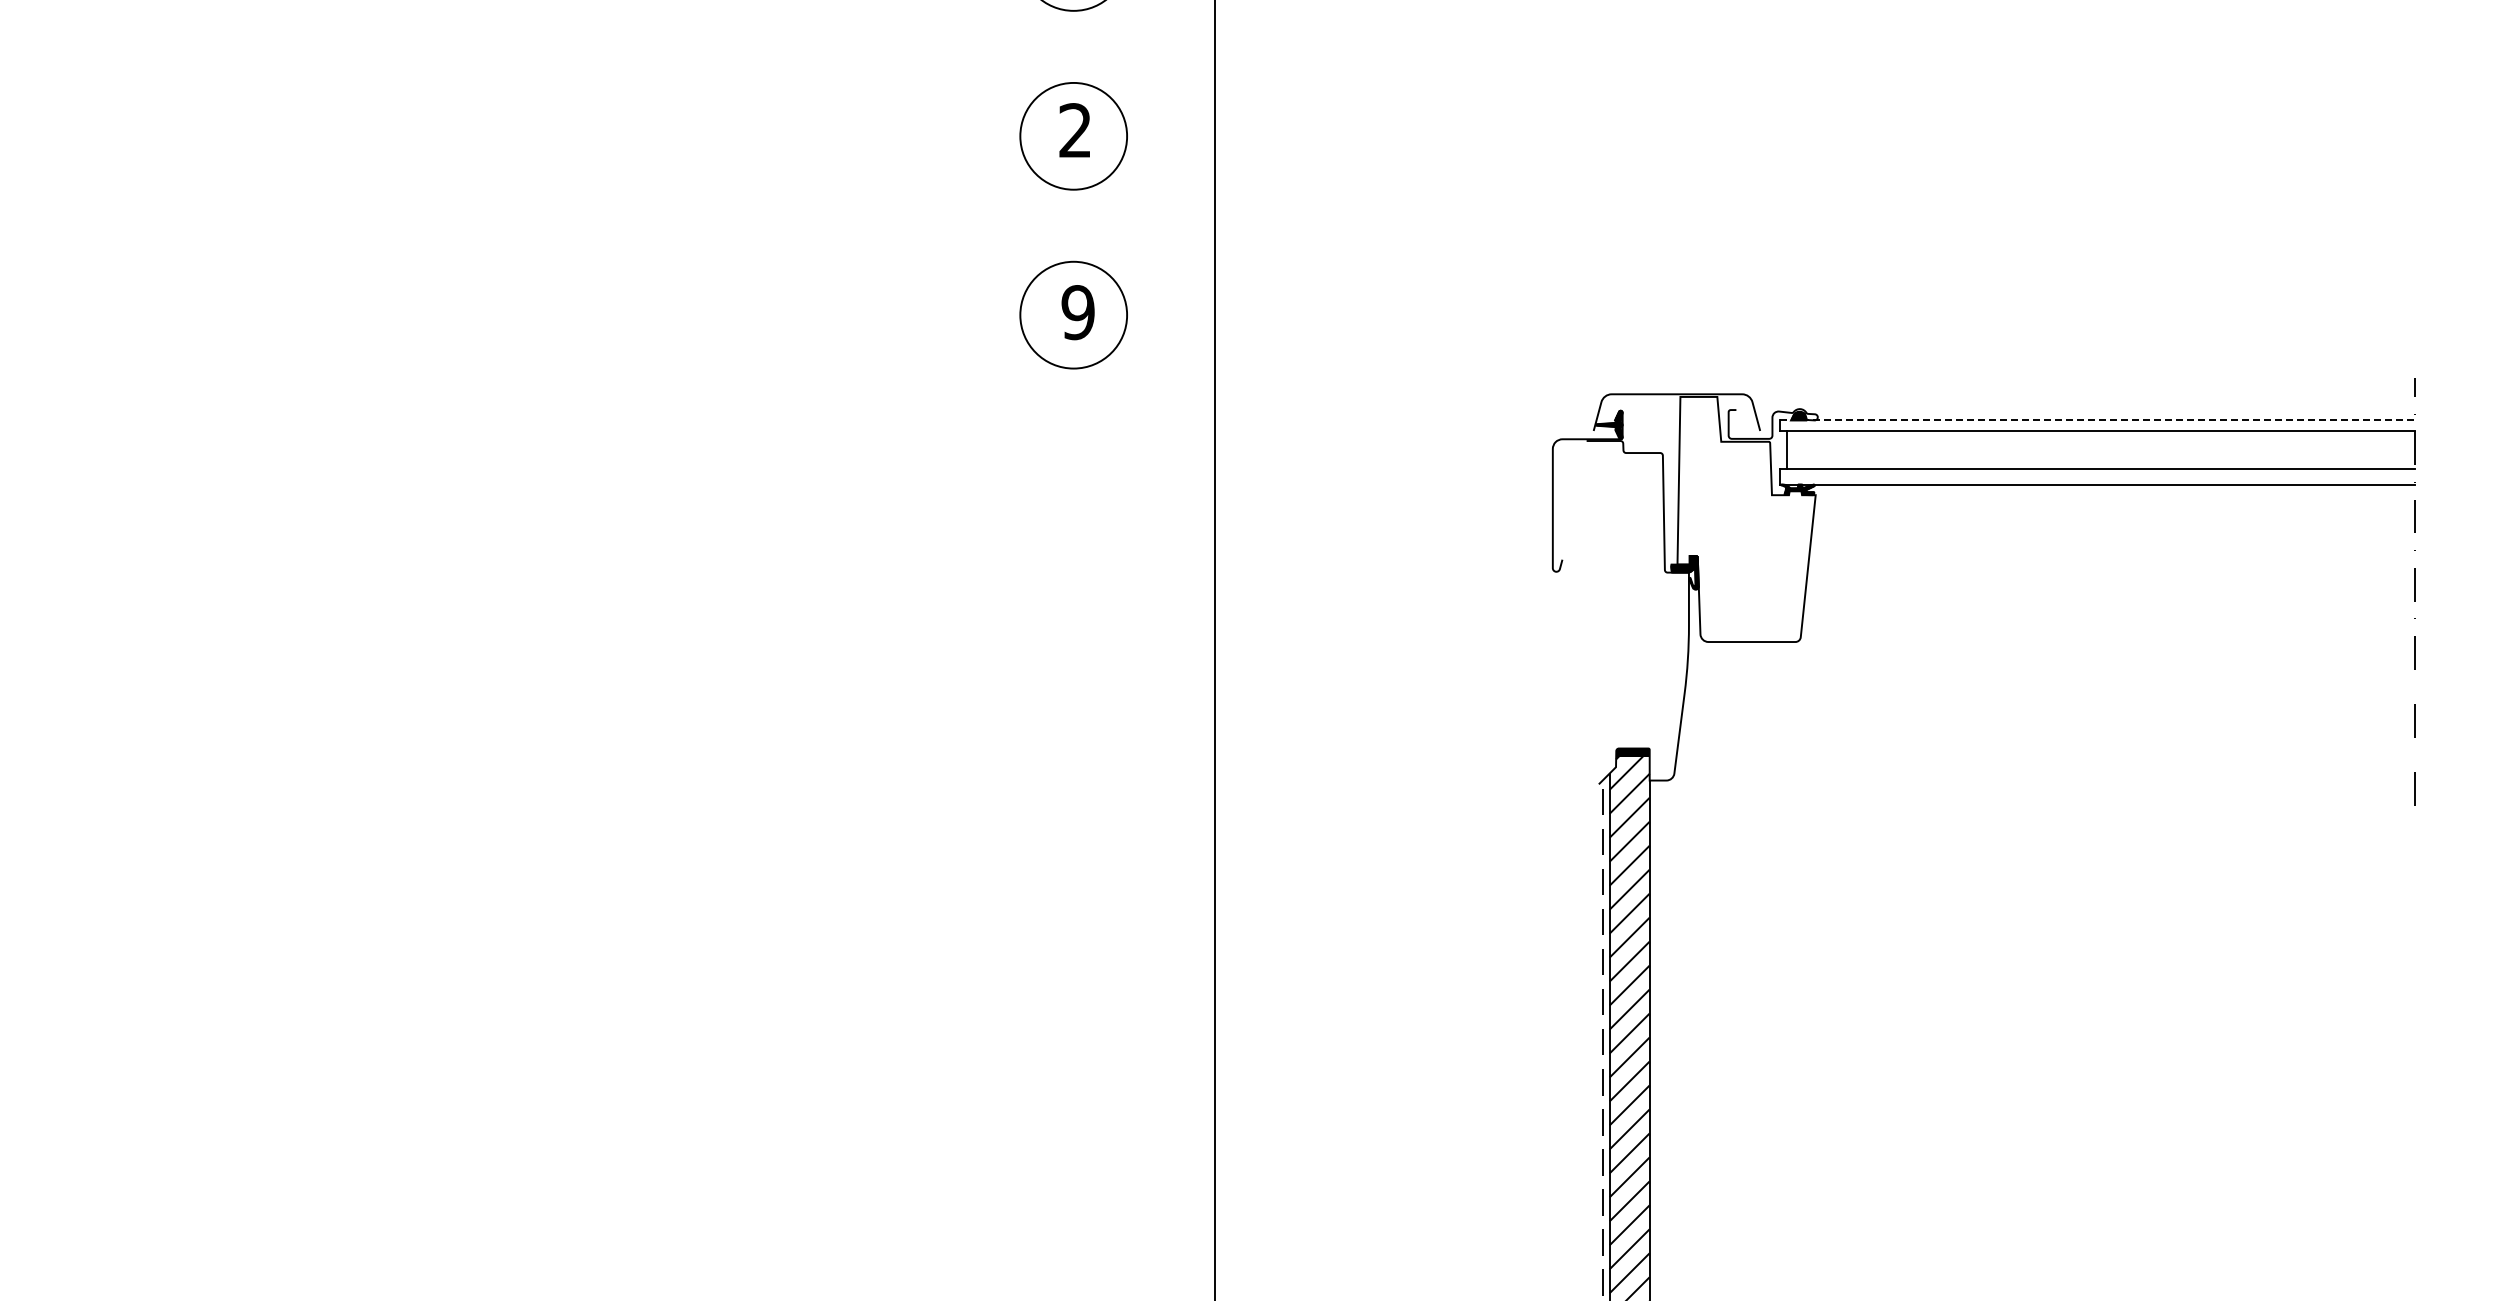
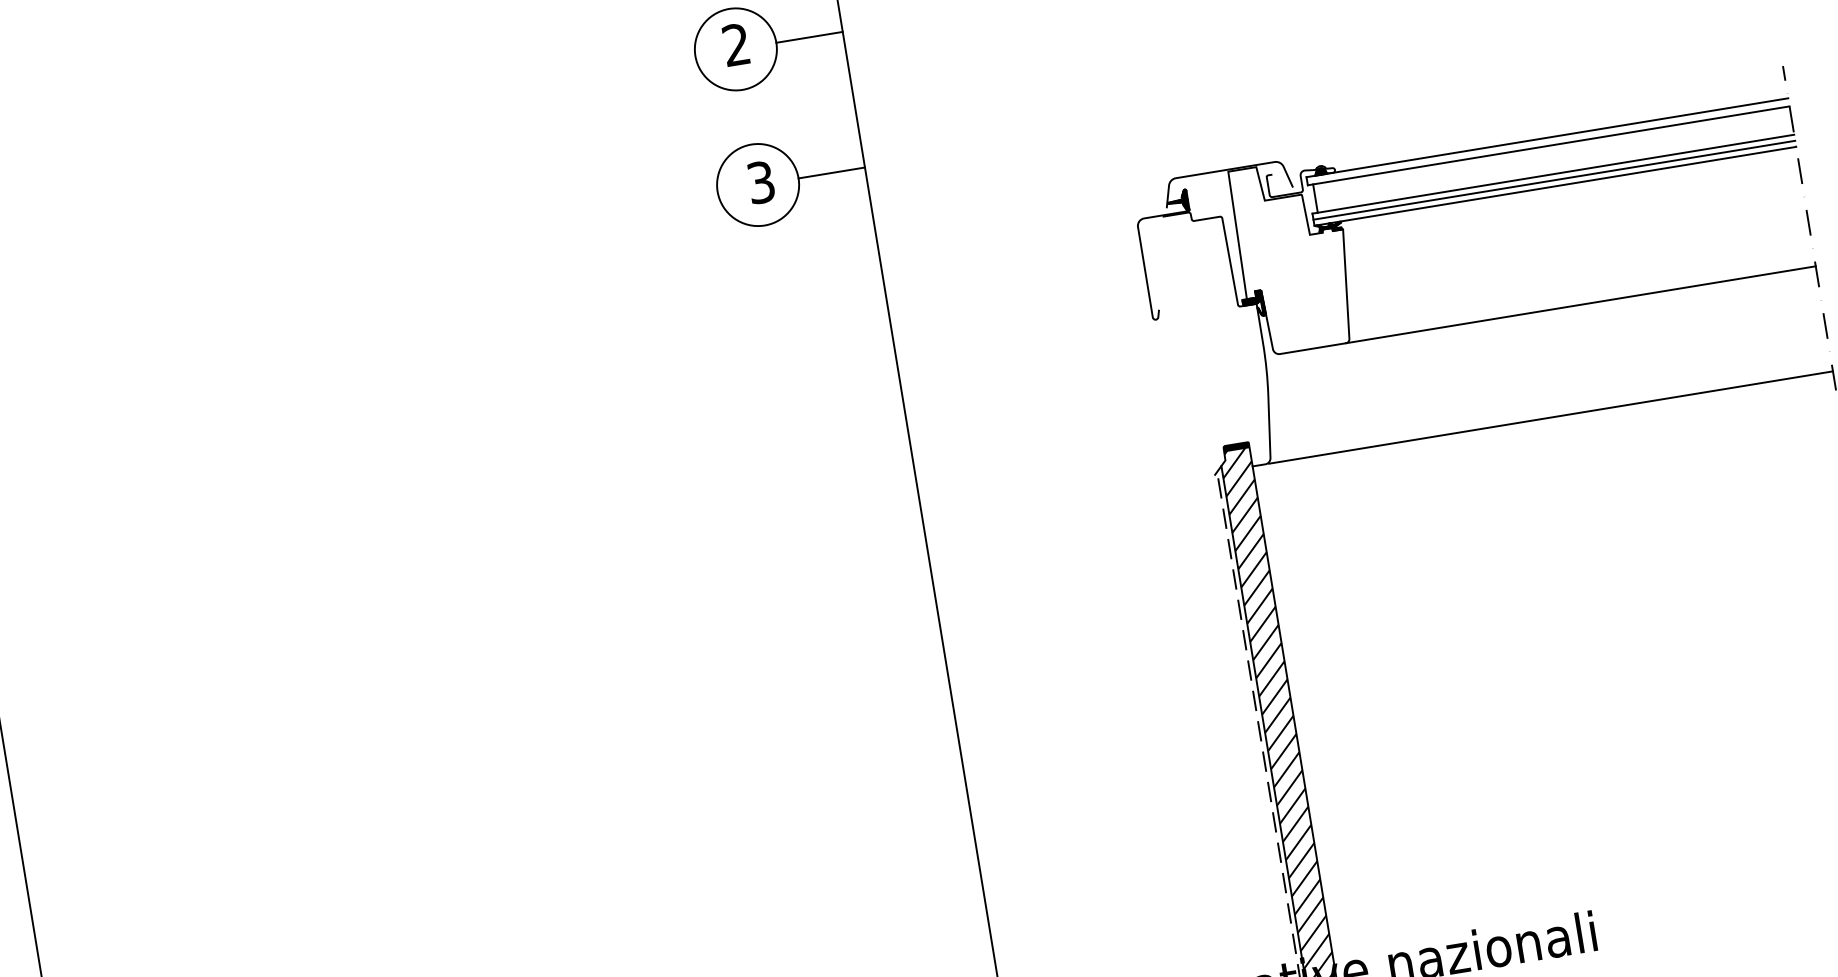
line: (1170, 136) -> (809, 37), added
text: (1077, 312) -> (760, 182), 9 -> 3
line: (1170, 315) -> (831, 173), added
line: (2097, 420) -> (1547, 137), dashed -> solid
line: (2096, 476) -> (1553, 180), added
line: (2104, 642) -> (1580, 305), added
line: (2042, 780) -> (1550, 417), added

